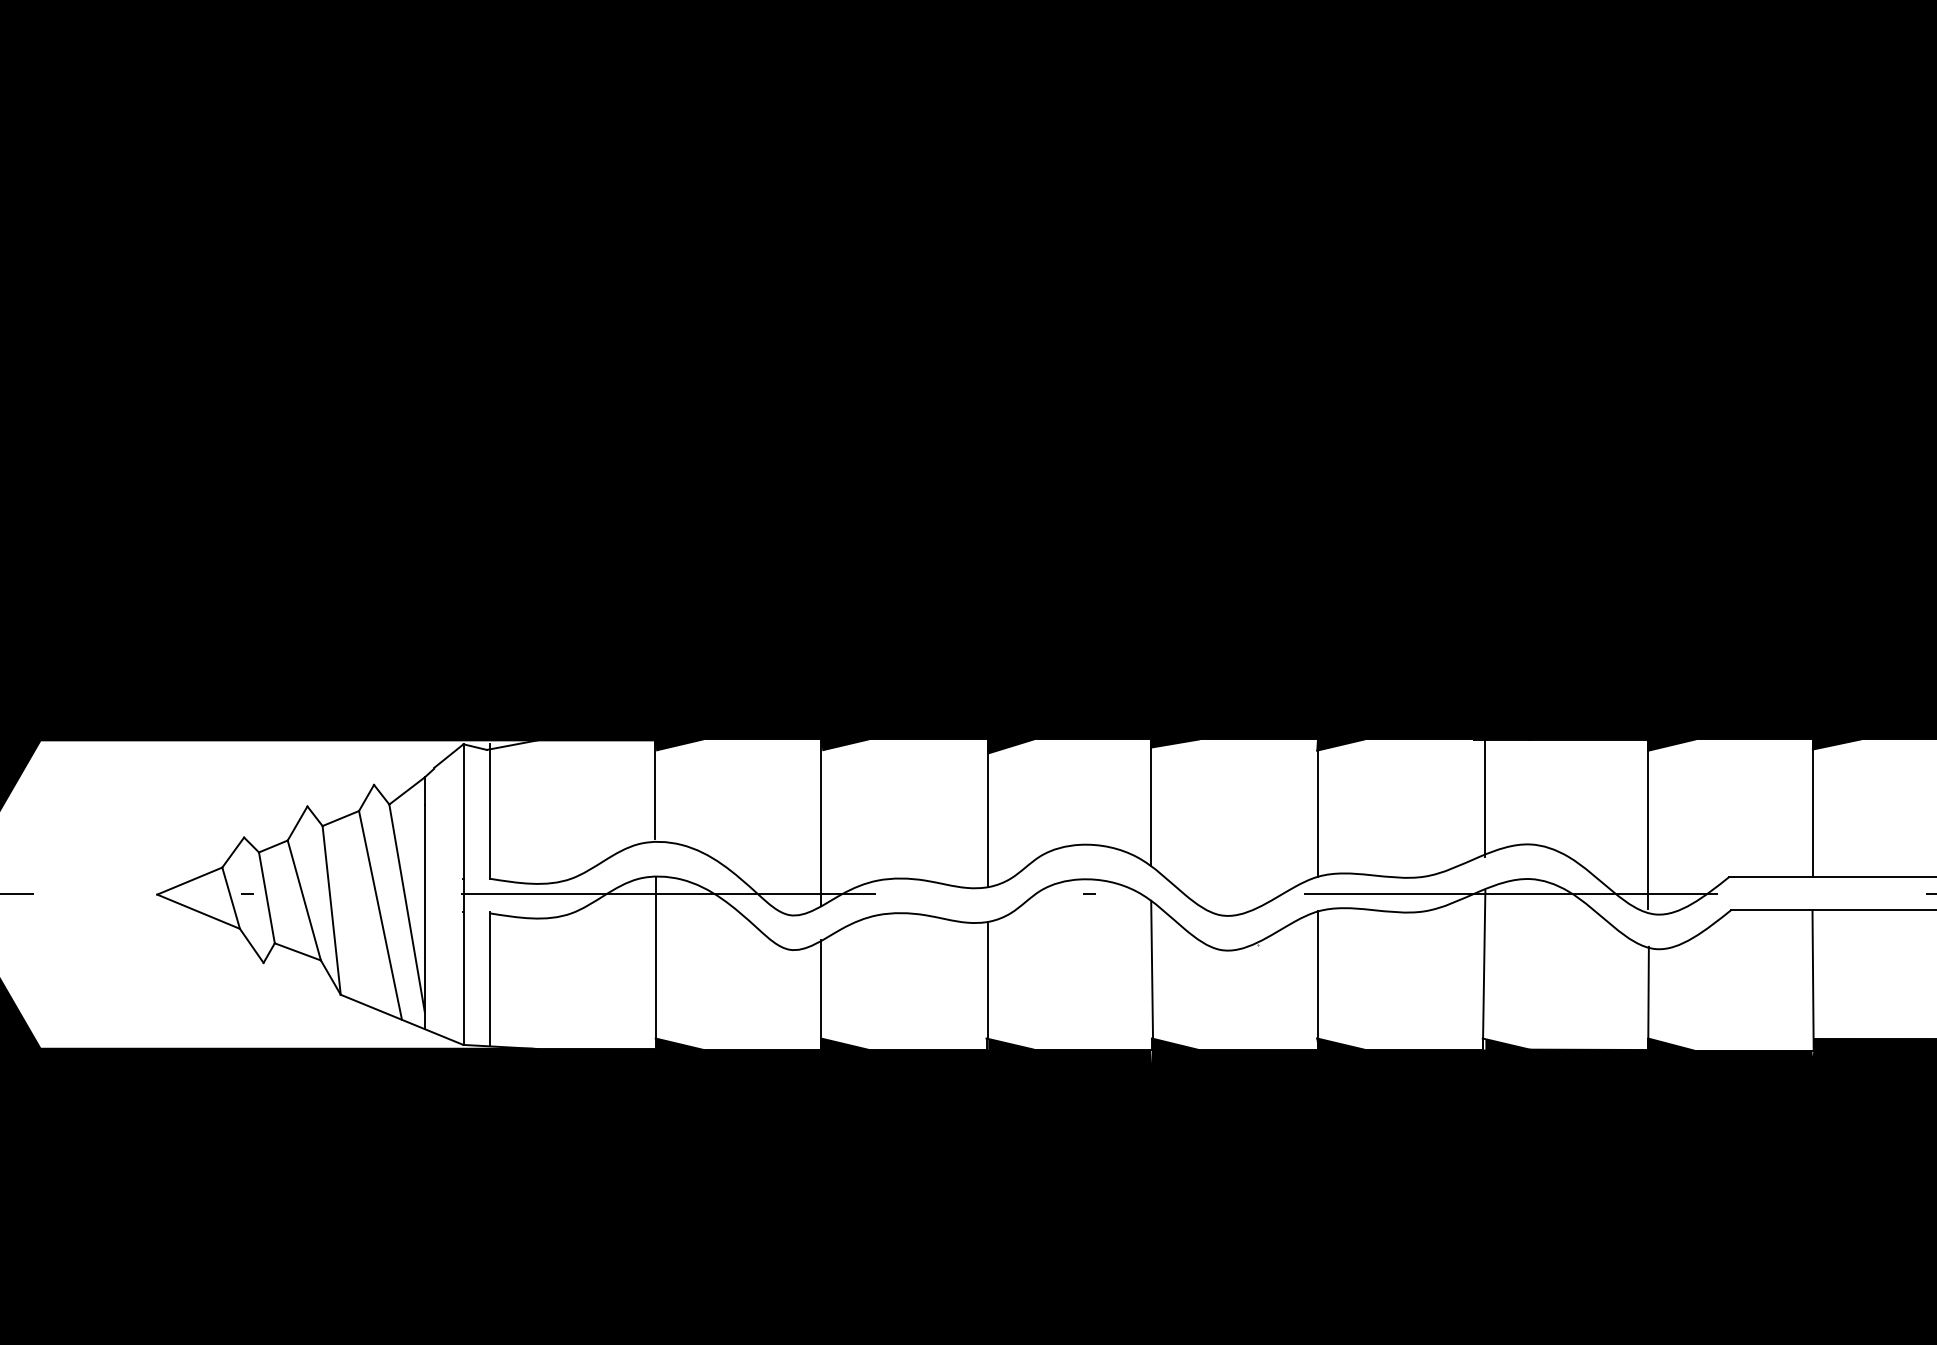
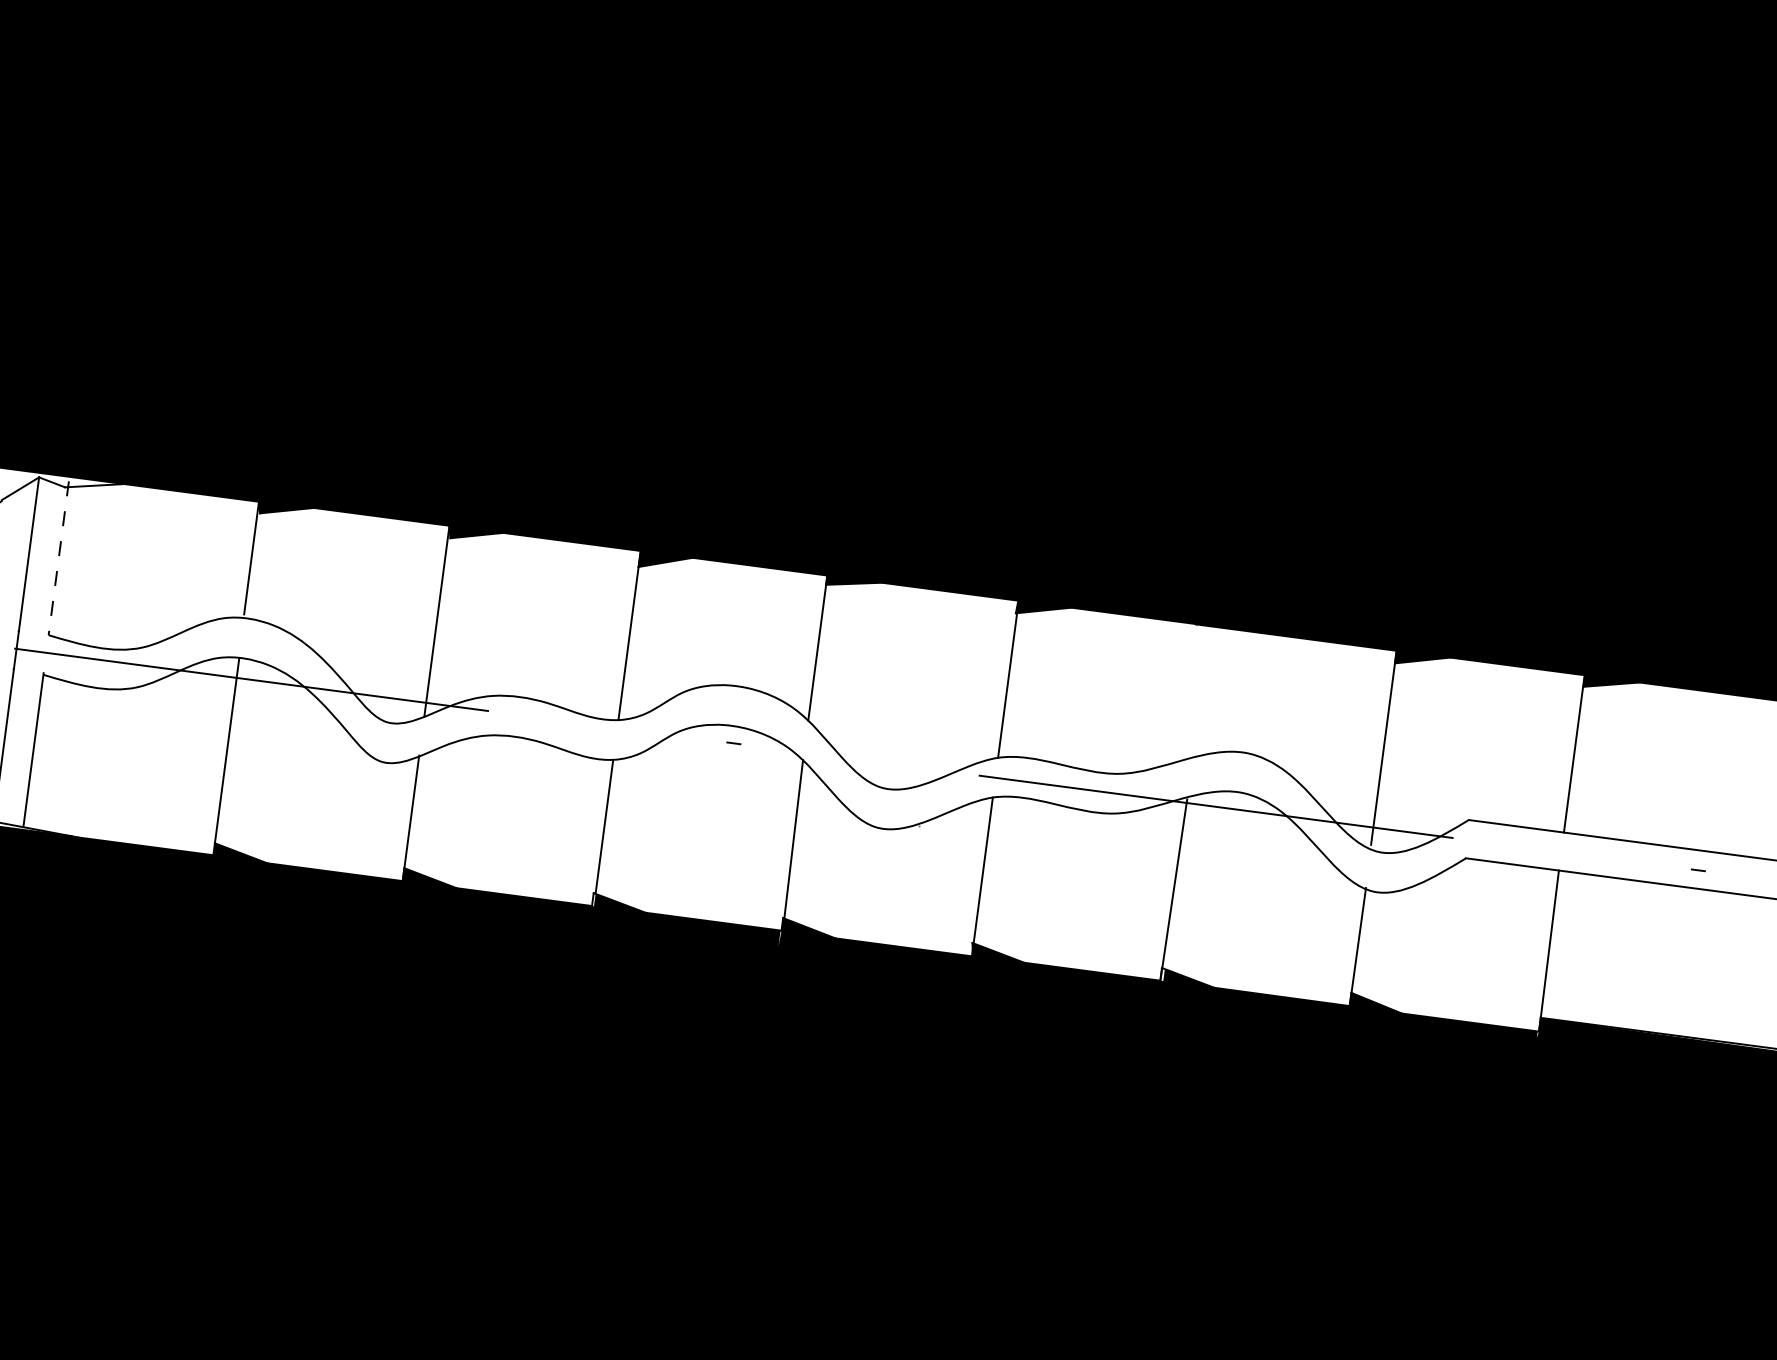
line: (1485, 797) -> (1201, 692), removed
line: (489, 812) -> (58, 559), solid -> dashed

